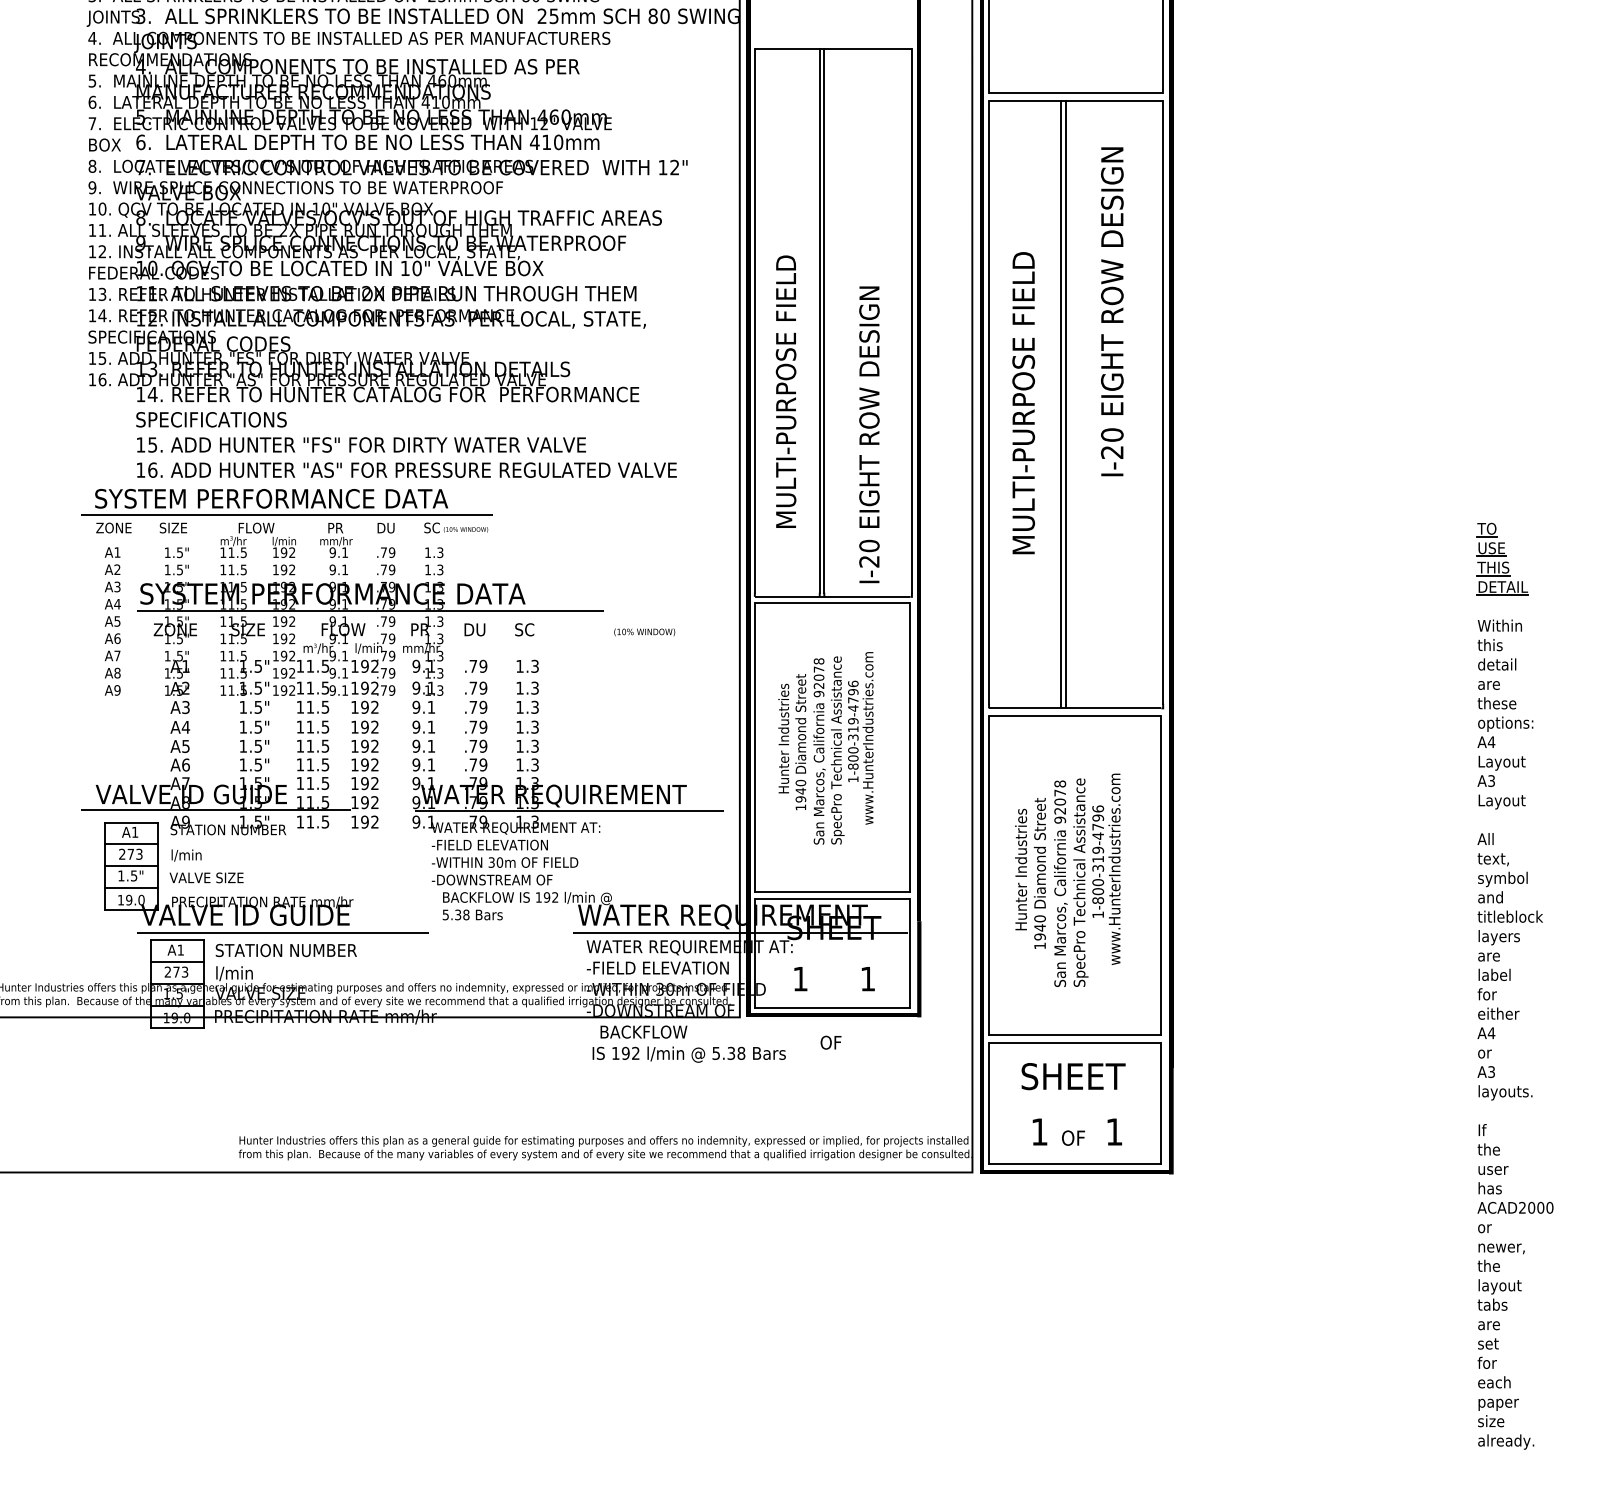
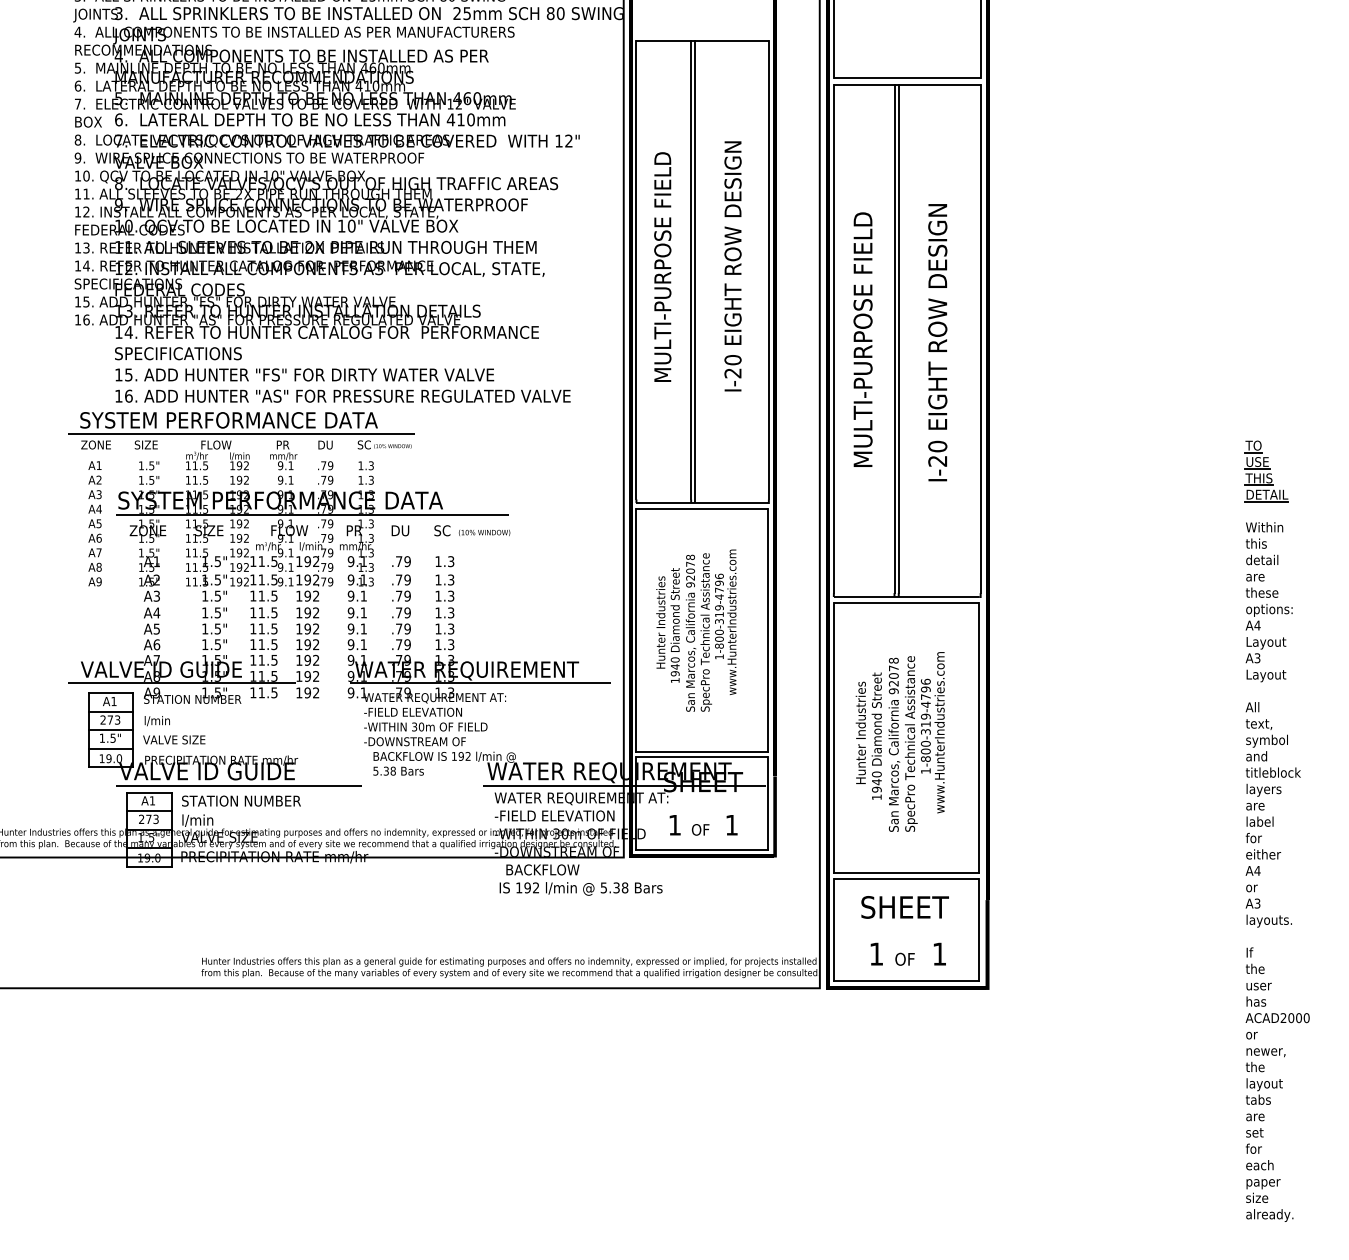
text: (1111, 311) -> (937, 342), moved
text: (785, 391) -> (662, 266), moved
text: (868, 434) -> (732, 266), moved
text: (644, 631) -> (484, 532), moved
text: (830, 1042) -> (700, 829), moved

